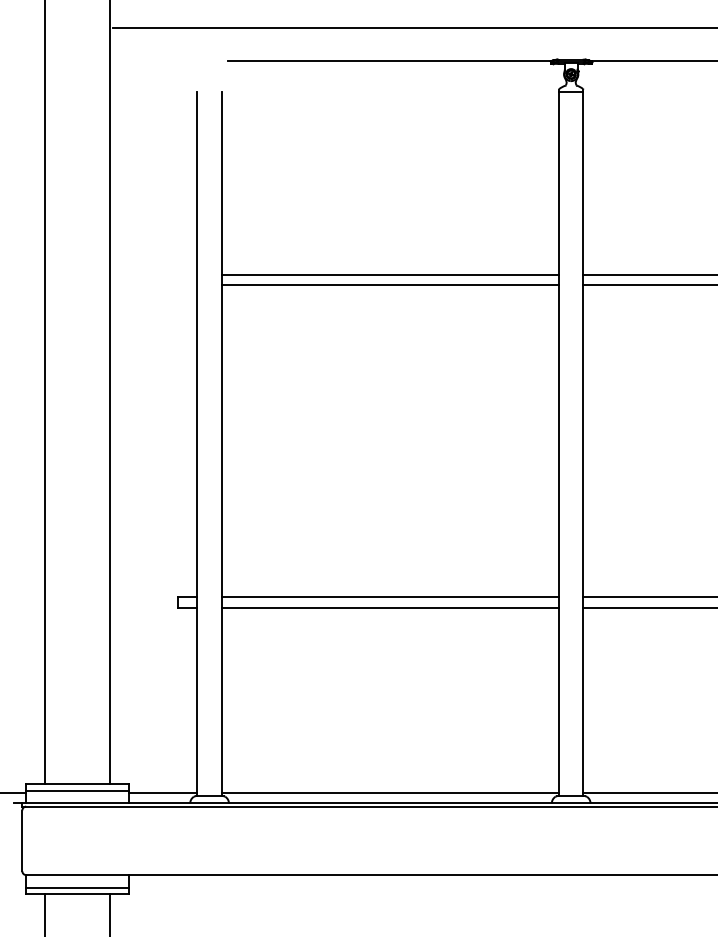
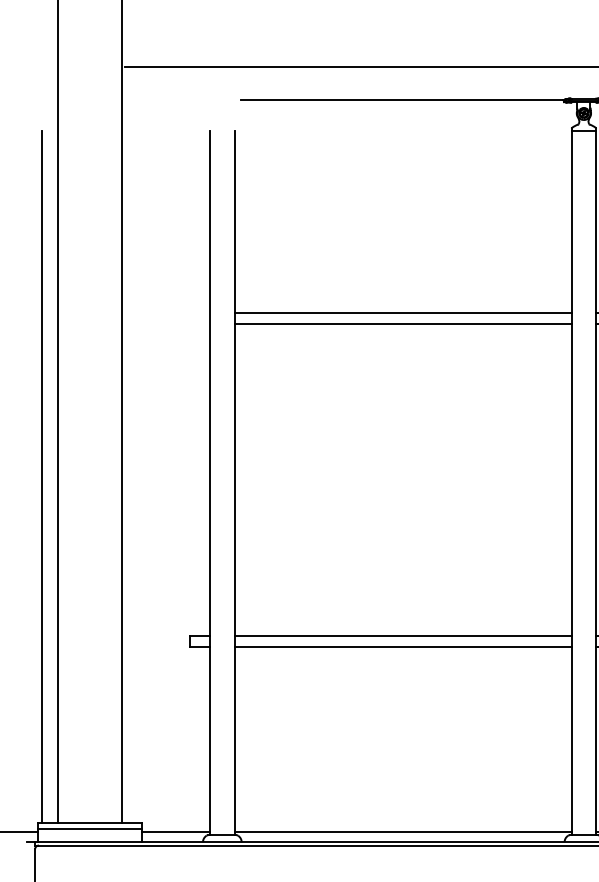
line: (29, 437) -> (42, 476), added

